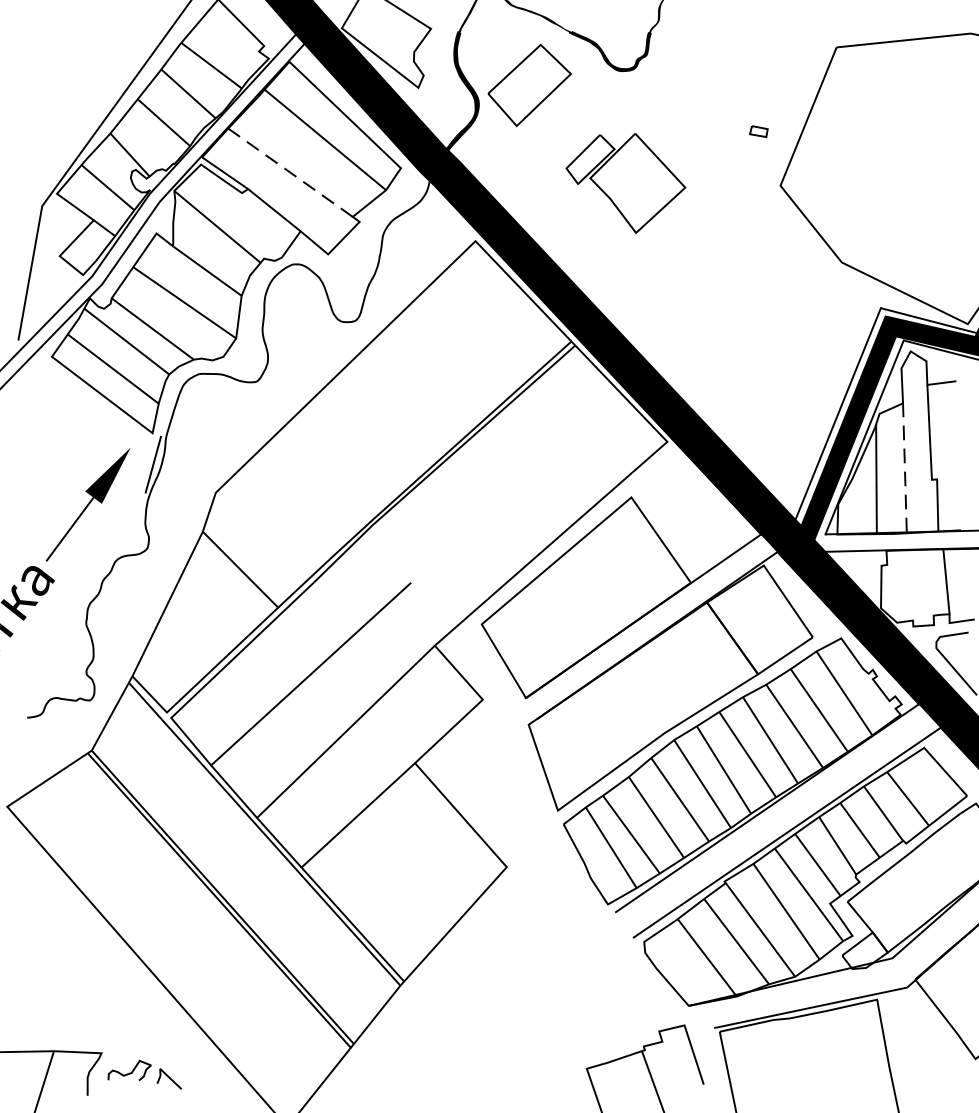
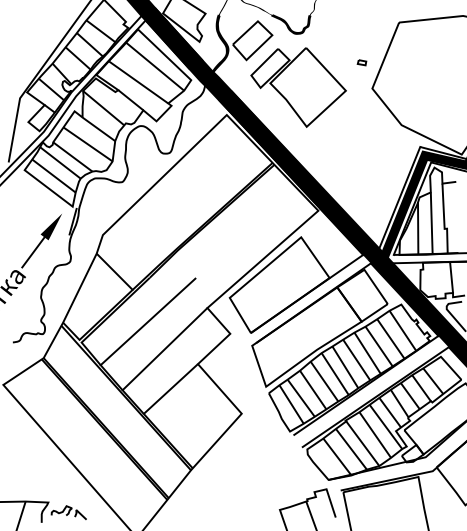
line: (290, 173) -> (138, 82), dashed -> solid
part: (625, 183) -> (298, 87), size x1.67
line: (904, 468) -> (431, 223), dashed -> solid

